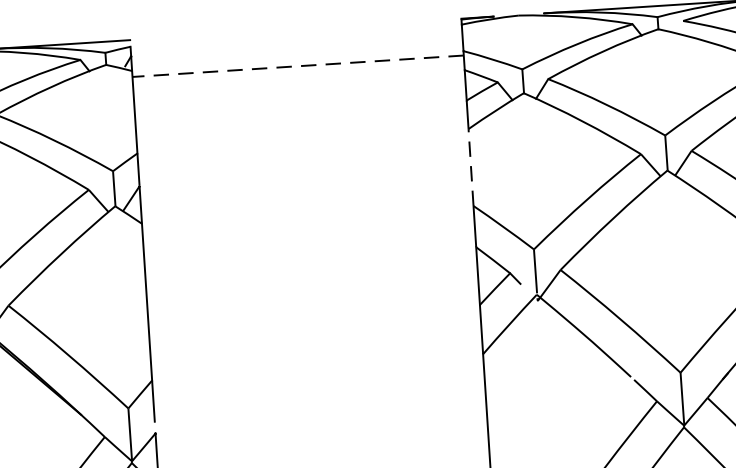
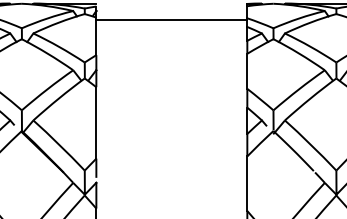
line: (297, 66) -> (171, 20), dashed -> solid
line: (471, 167) -> (247, 71), dashed -> solid

